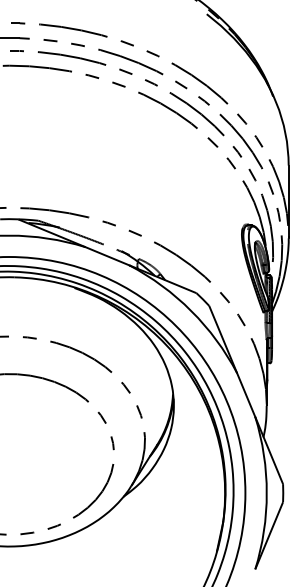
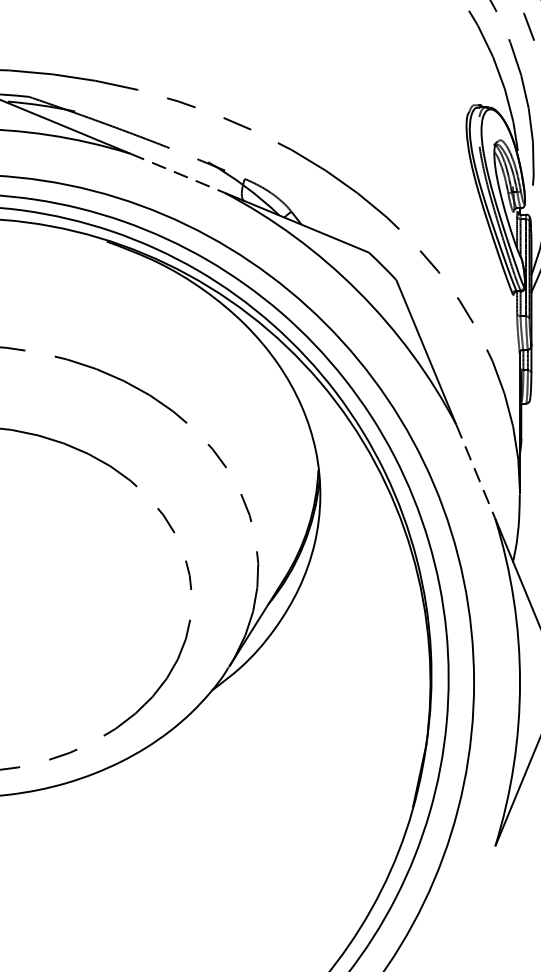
line: (107, 256) -> (177, 173), solid -> dashed
line: (246, 395) -> (476, 472), solid -> dashed

